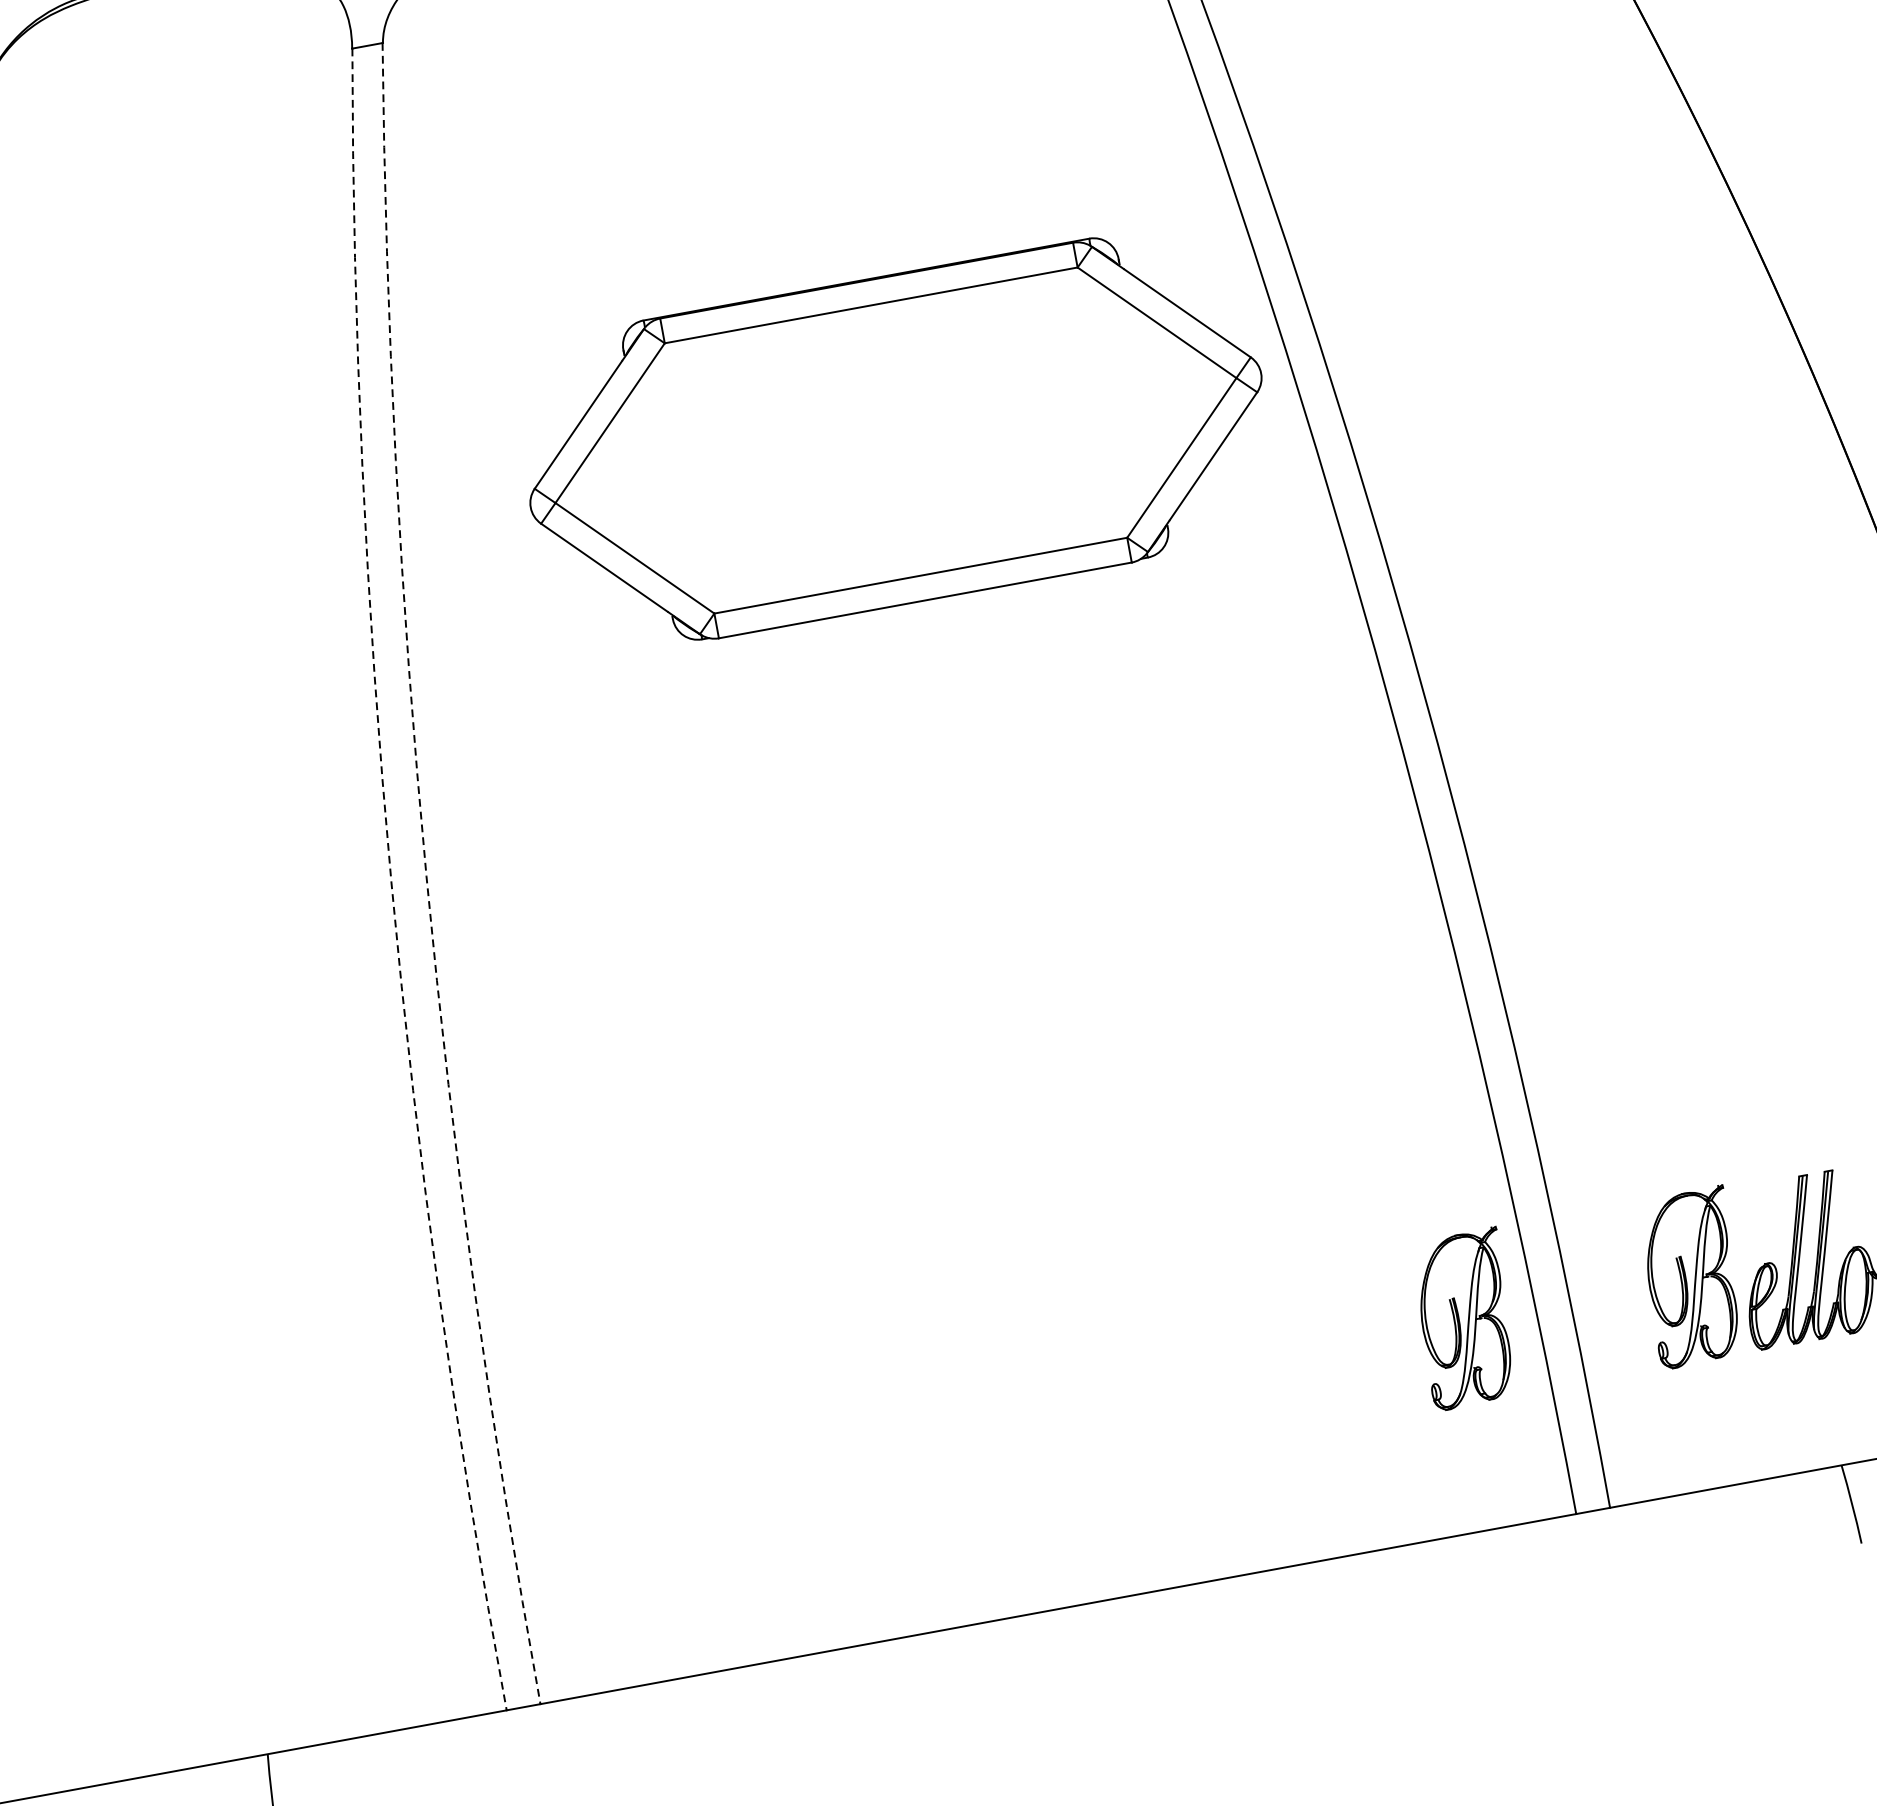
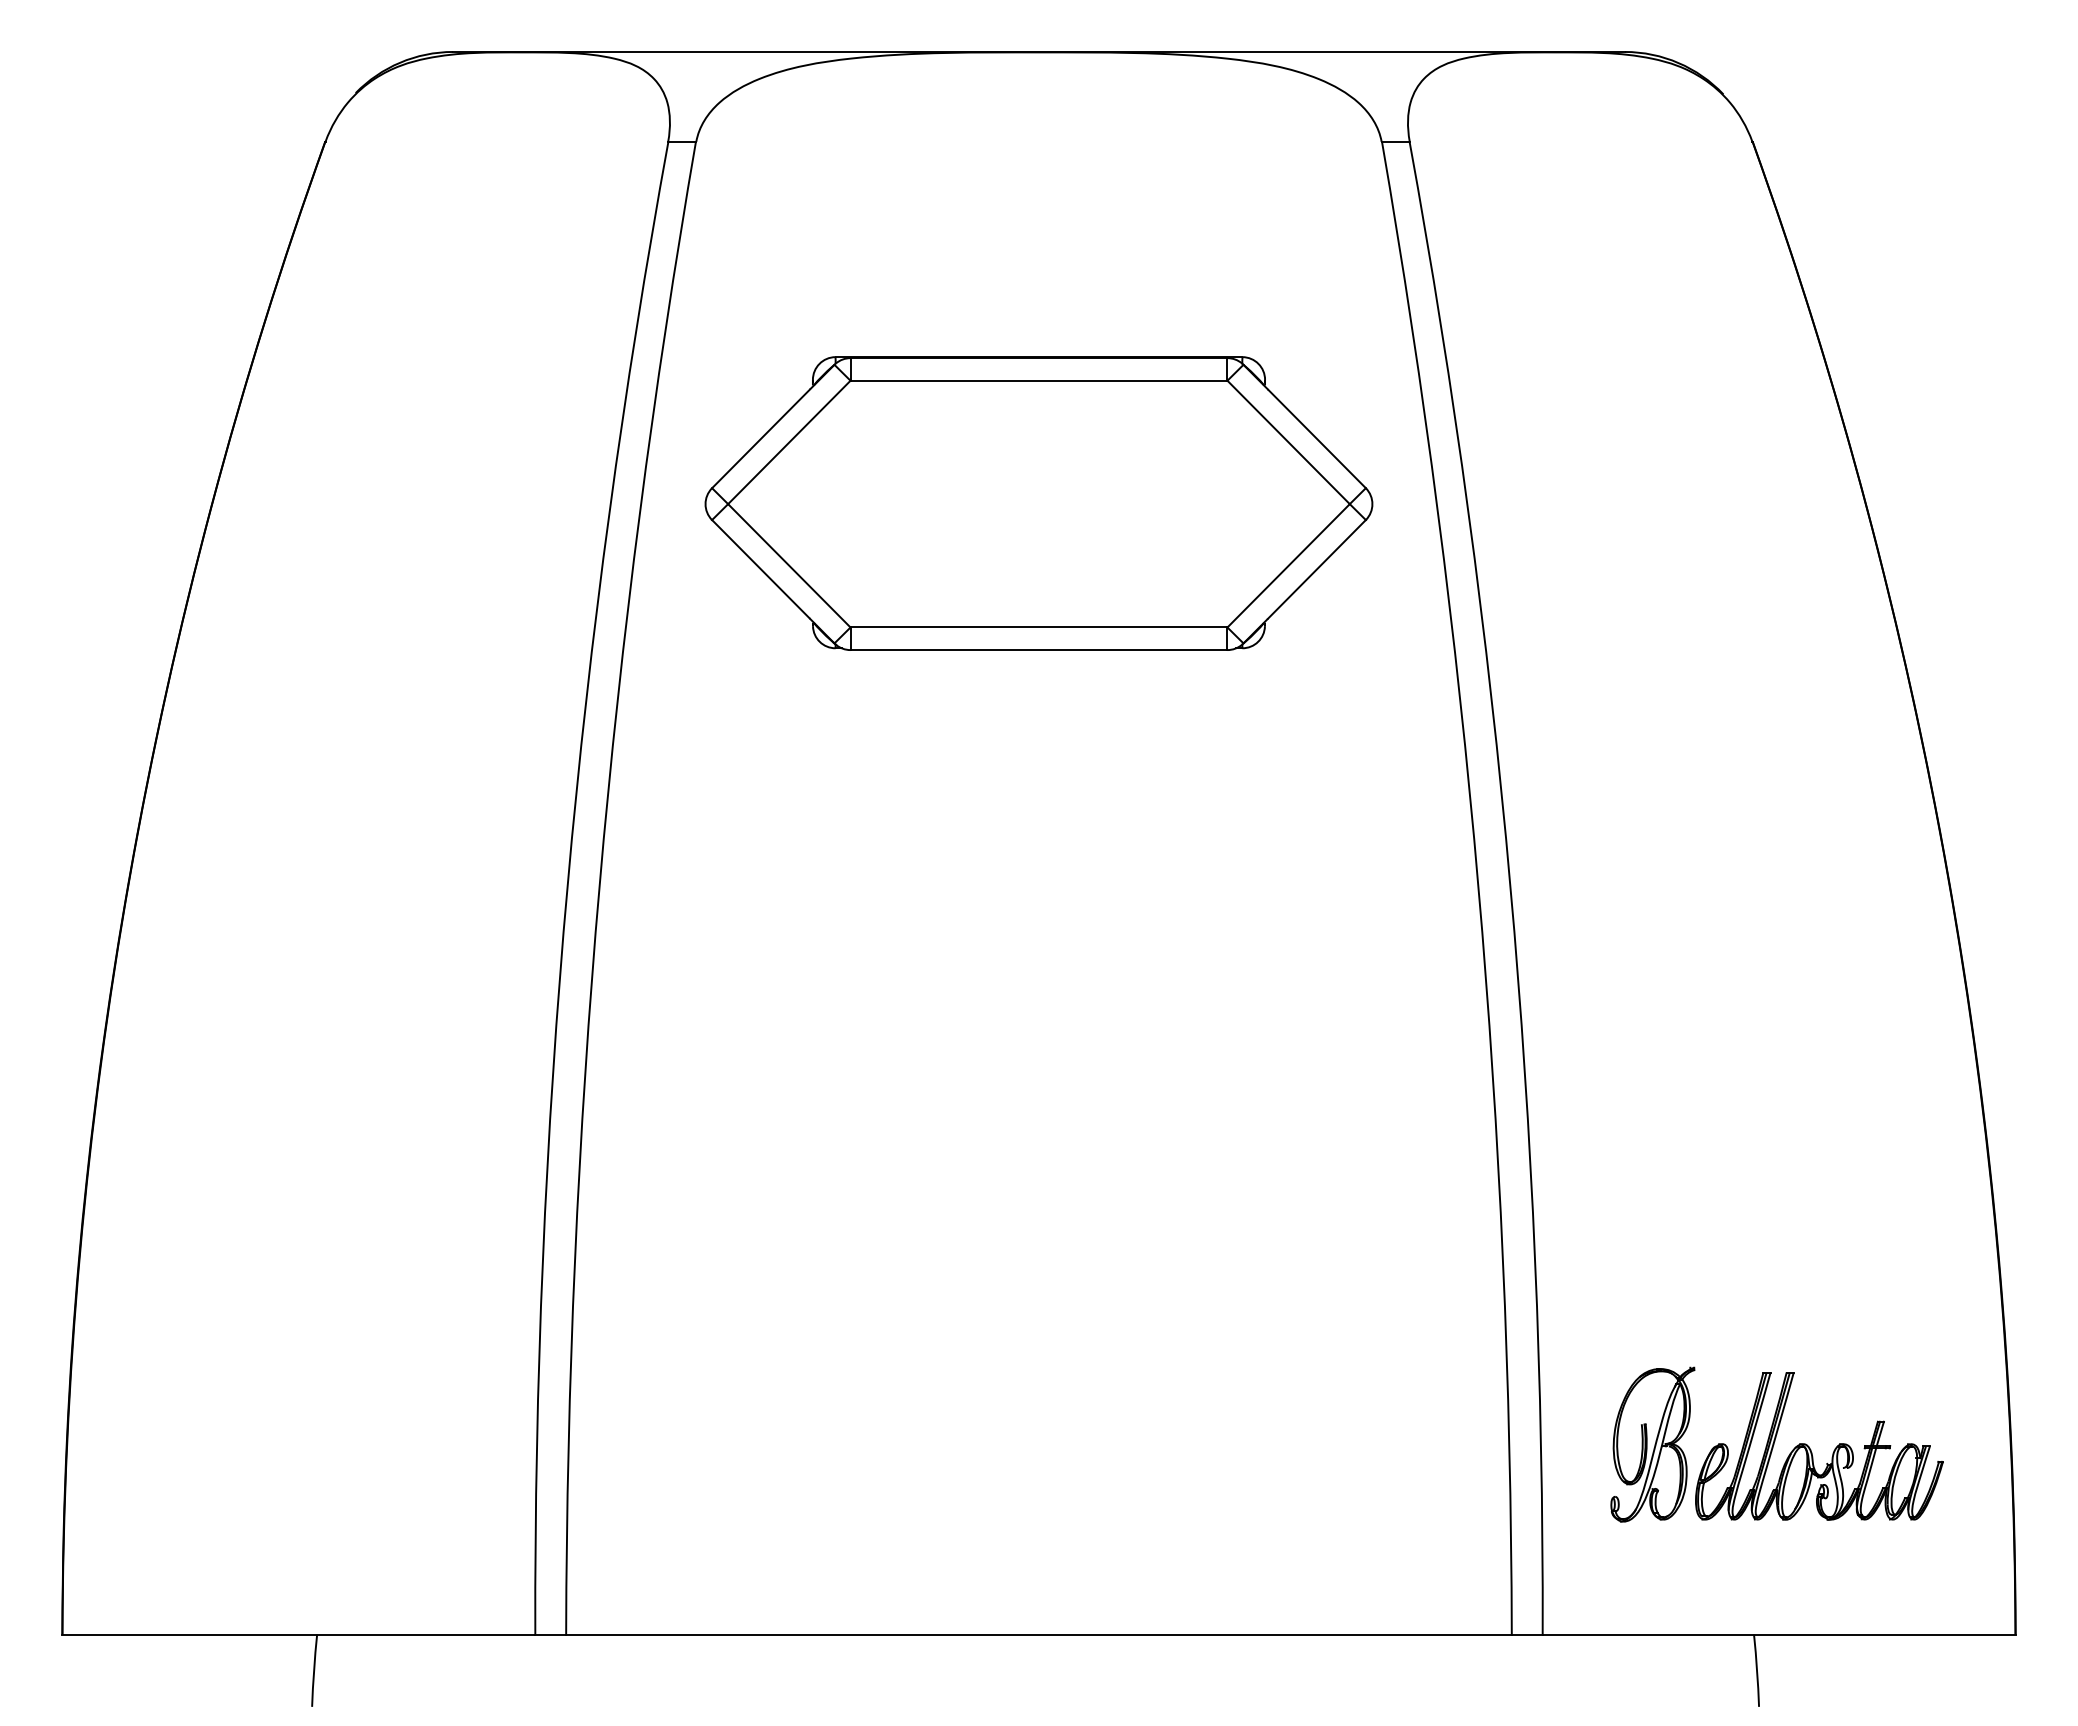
part: (895, 439) -> (1038, 503), moved
arc: (426, 877) -> (599, 885), dashed -> solid
arc: (391, 883) -> (567, 885), dashed -> solid
part: (1465, 1319) -> (1445, 1444), removed

